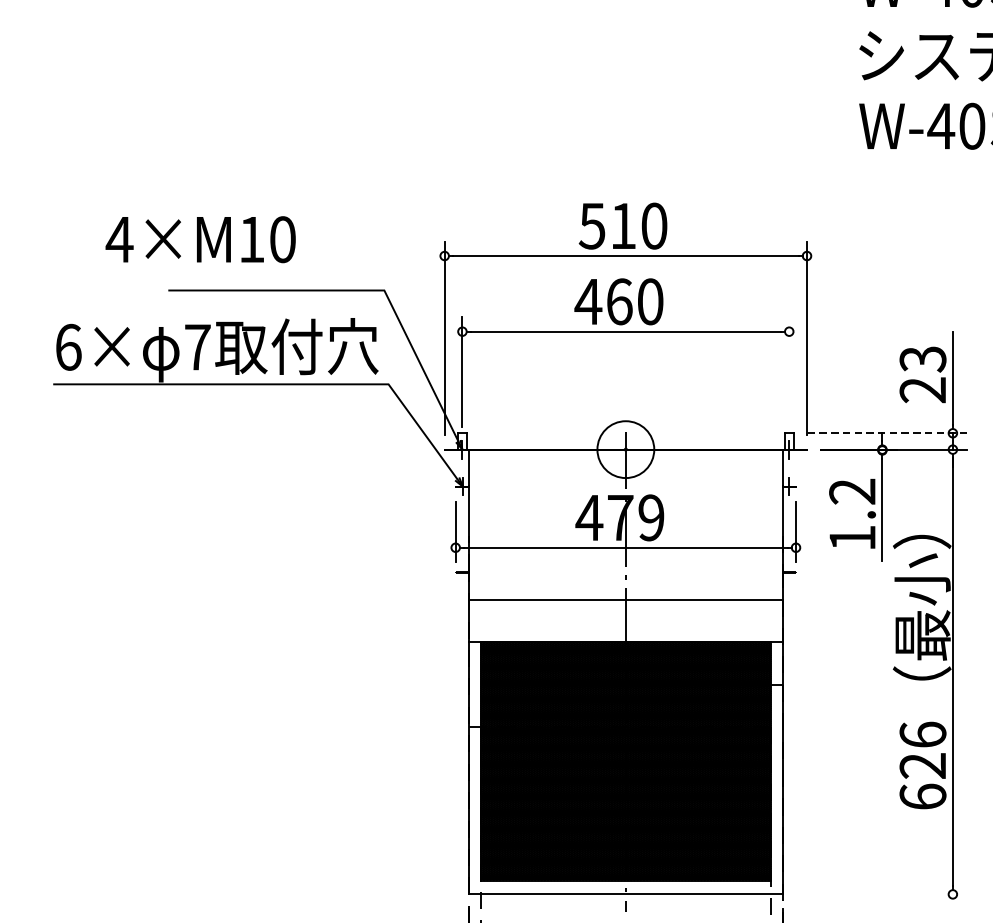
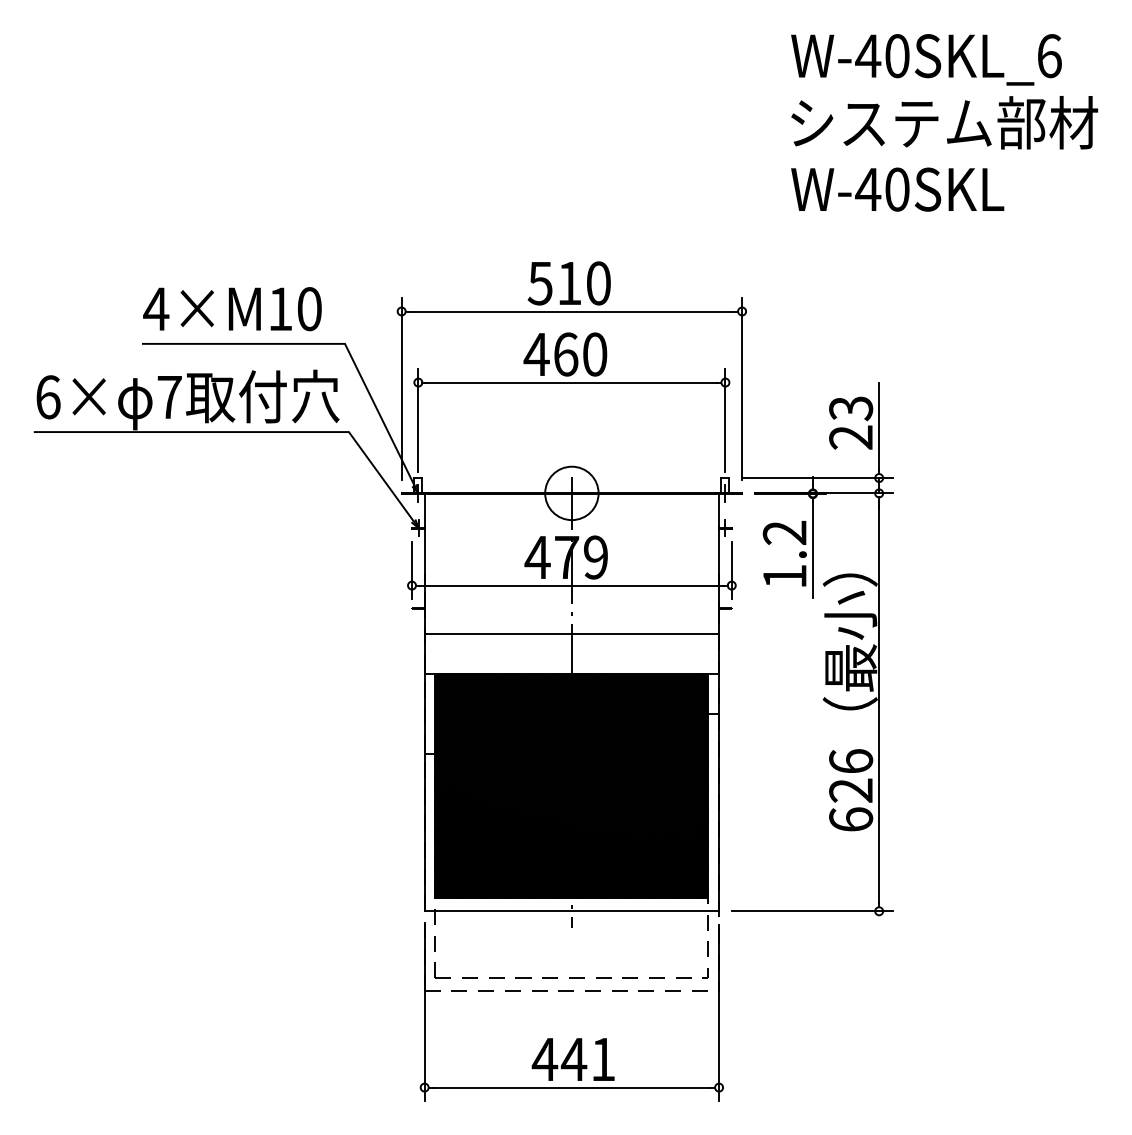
text: (200, 240) -> (232, 309), moved
line: (789, 372) -> (725, 420), added
line: (887, 433) -> (817, 478), dashed -> solid
line: (881, 894) -> (812, 911), added

